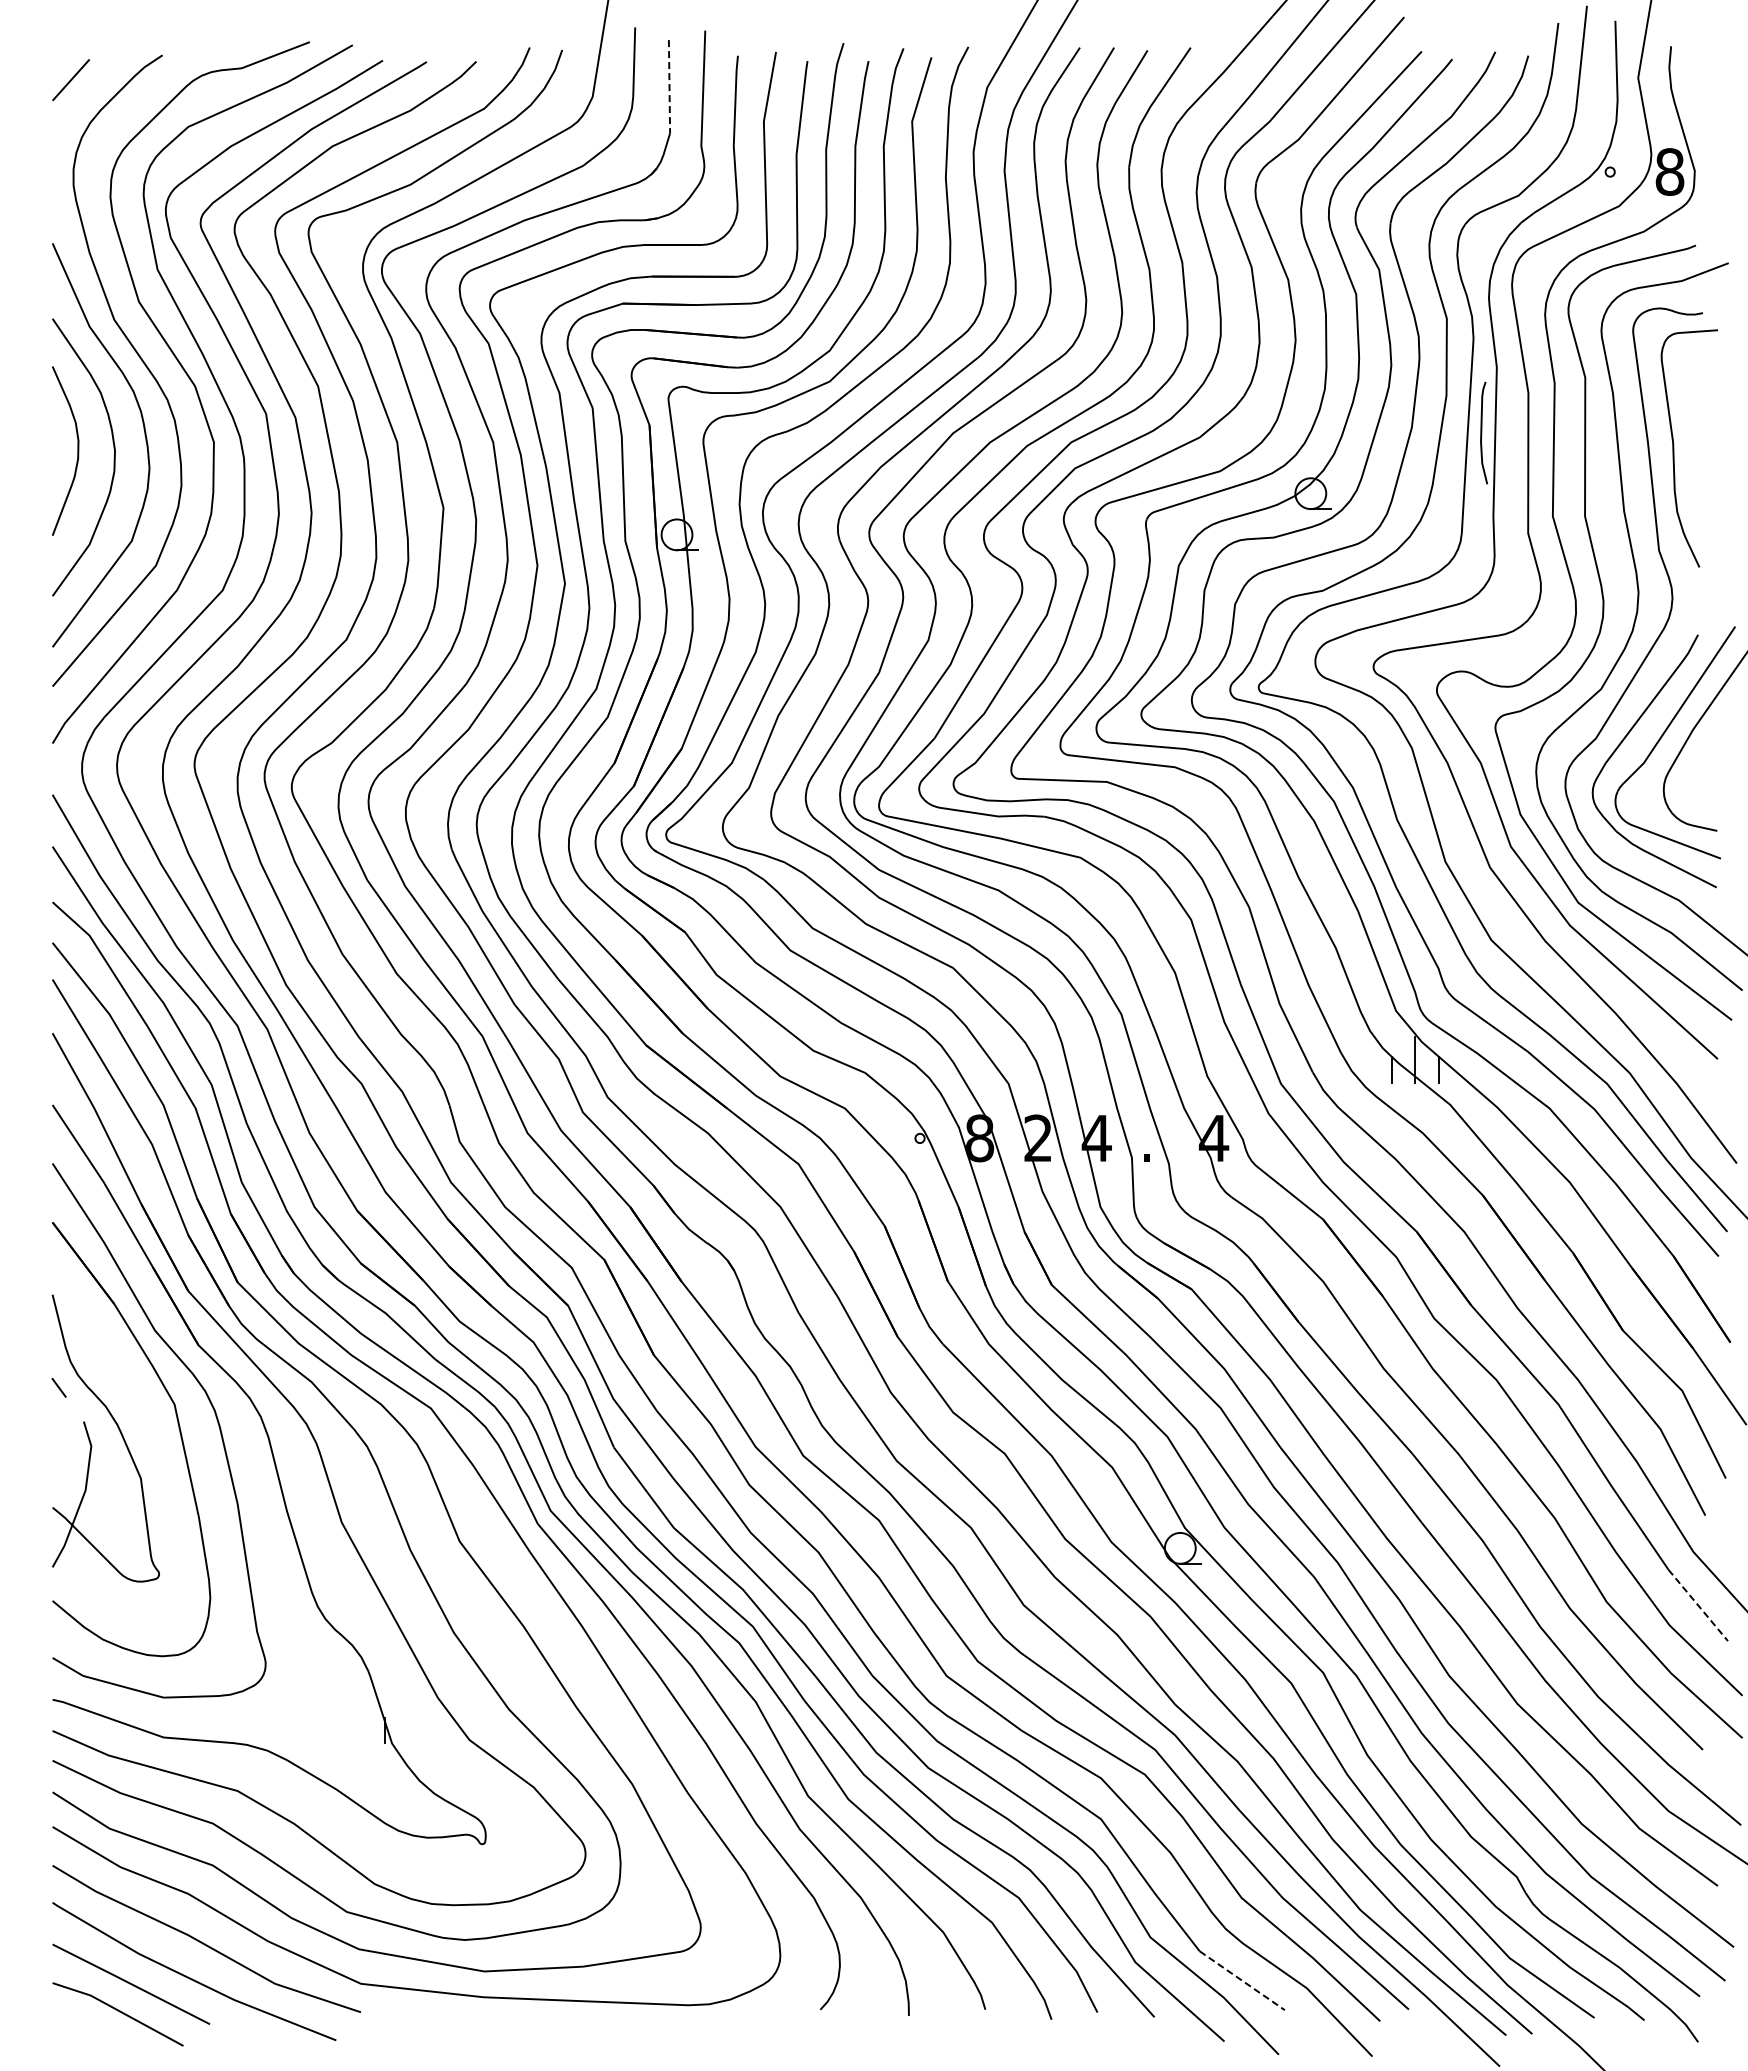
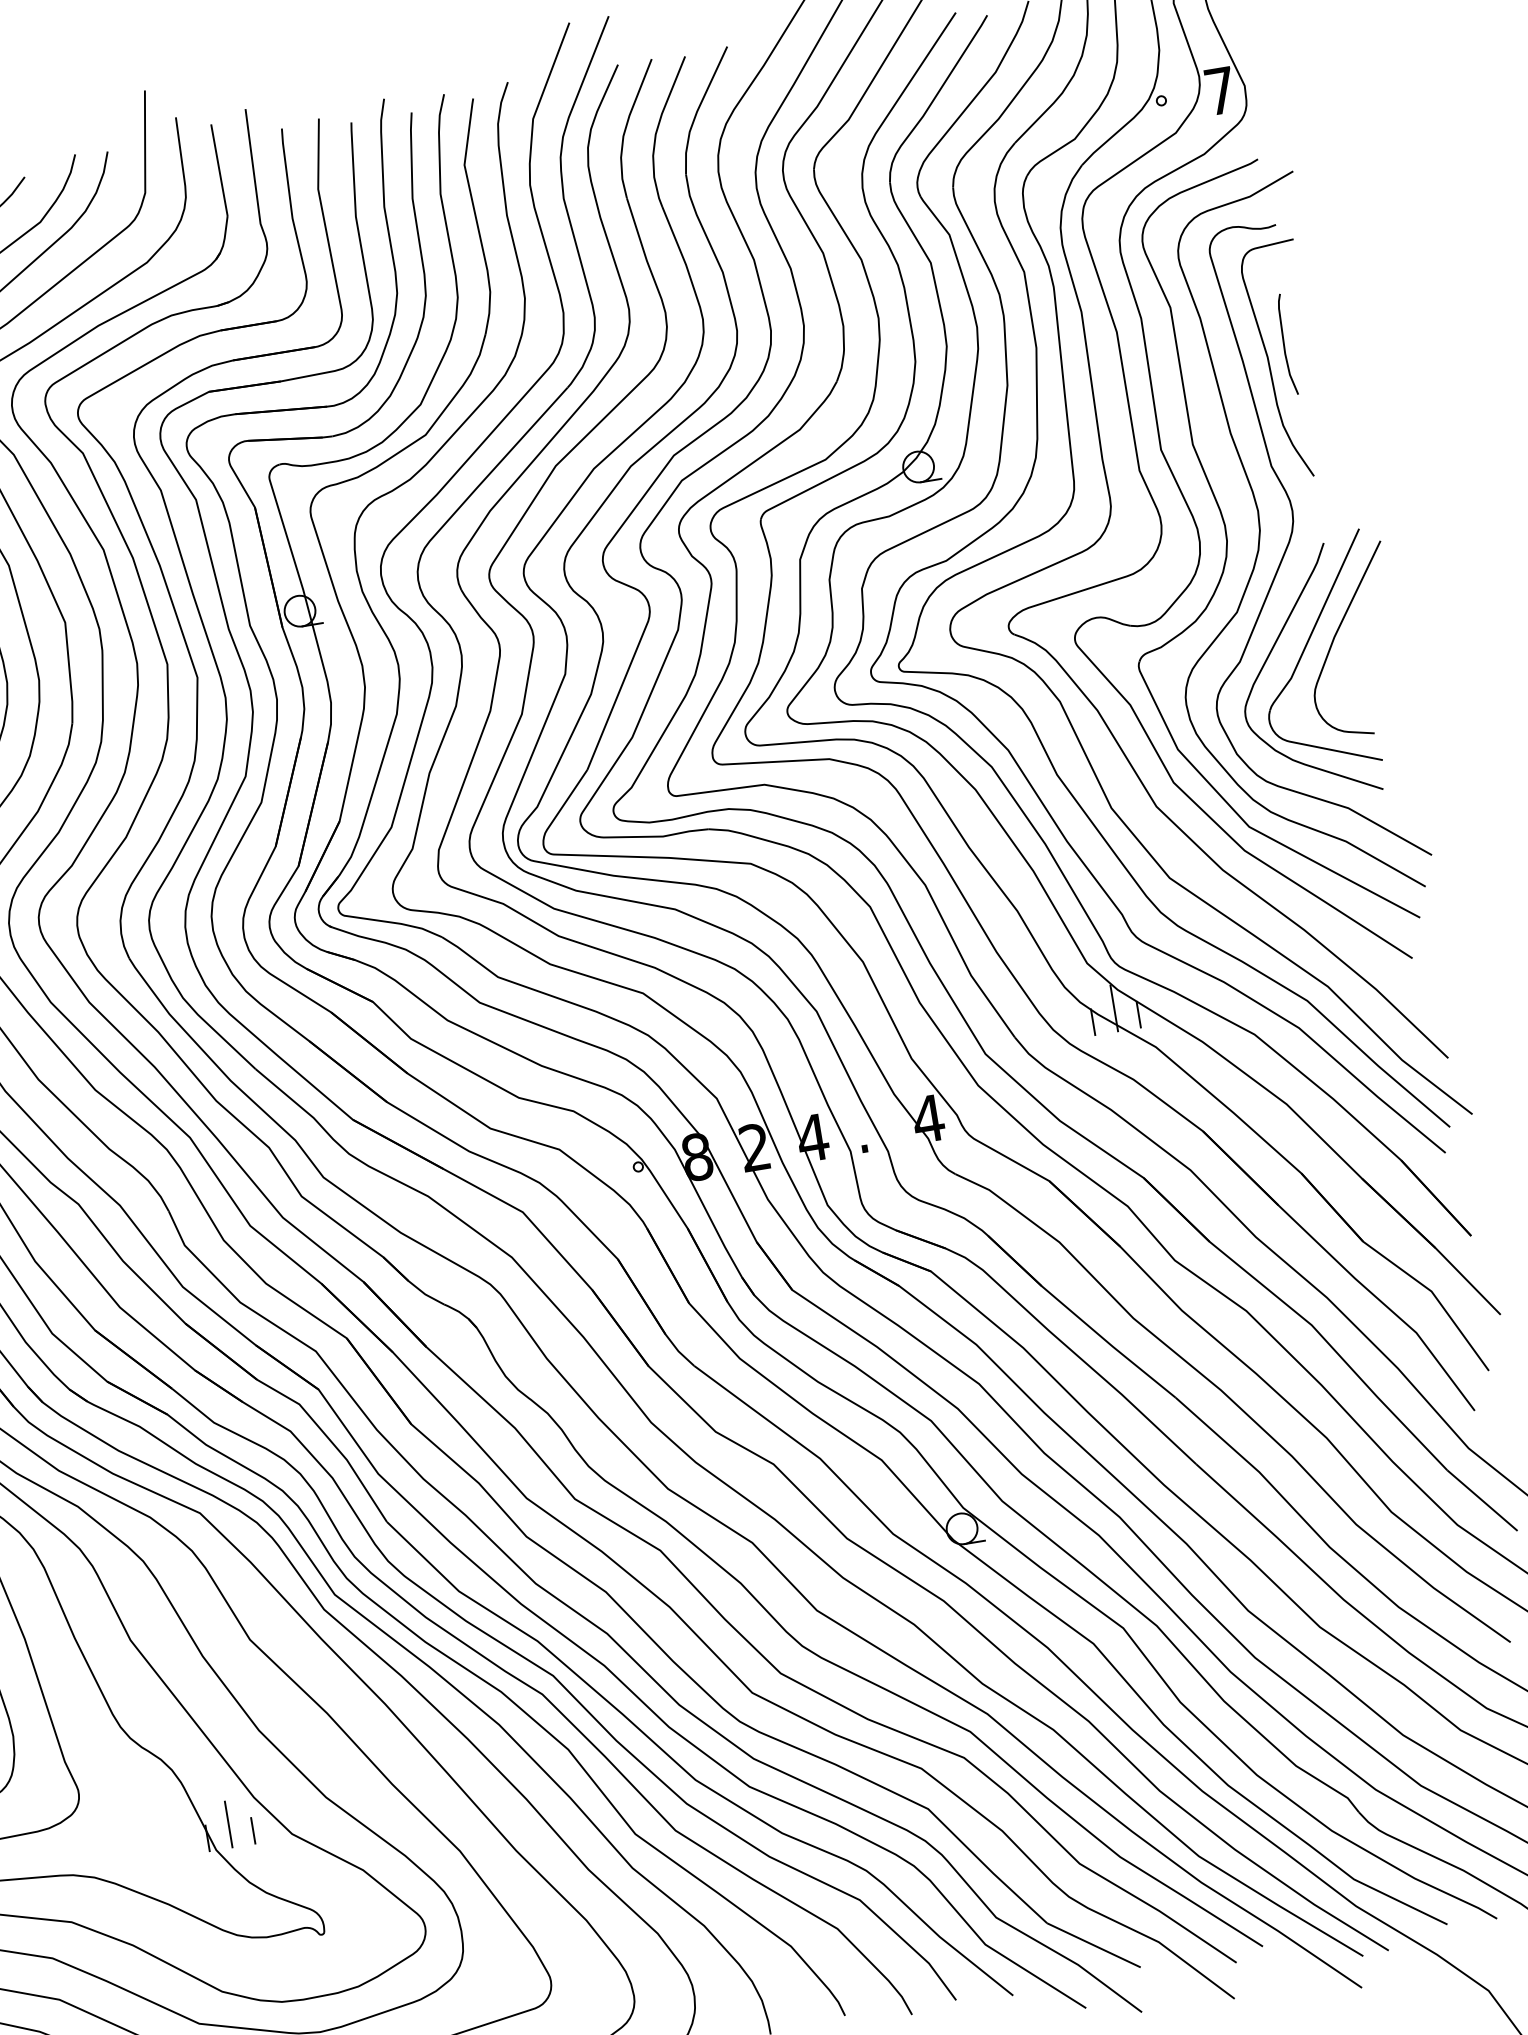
line: (669, 86) -> (219, 170), dashed -> solid
text: (1669, 171) -> (1219, 90), 8 -> 7
curve: (1482, 432) -> (1285, 344), moved
line: (1698, 1605) -> (1482, 1500), dashed -> solid
line: (408, 1720) -> (228, 1824), added
line: (431, 1730) -> (253, 1830), added
line: (1242, 1980) -> (1094, 1945), dashed -> solid

